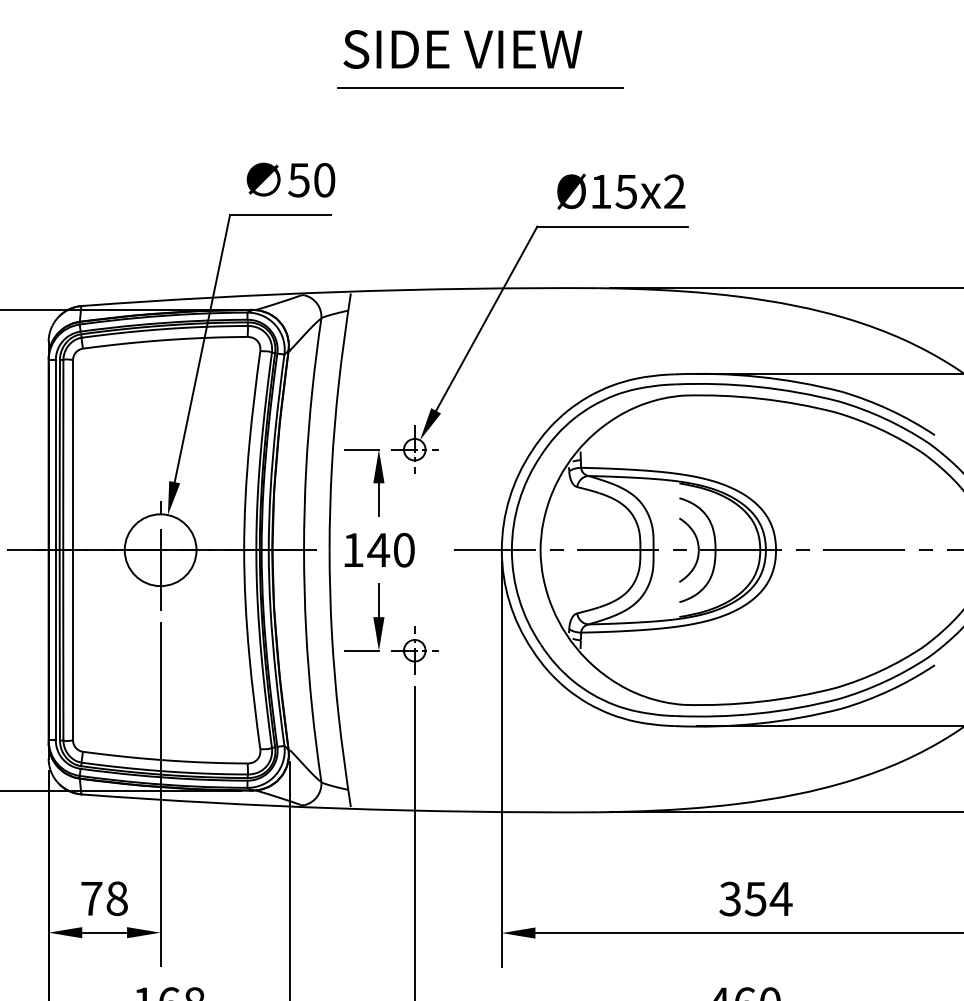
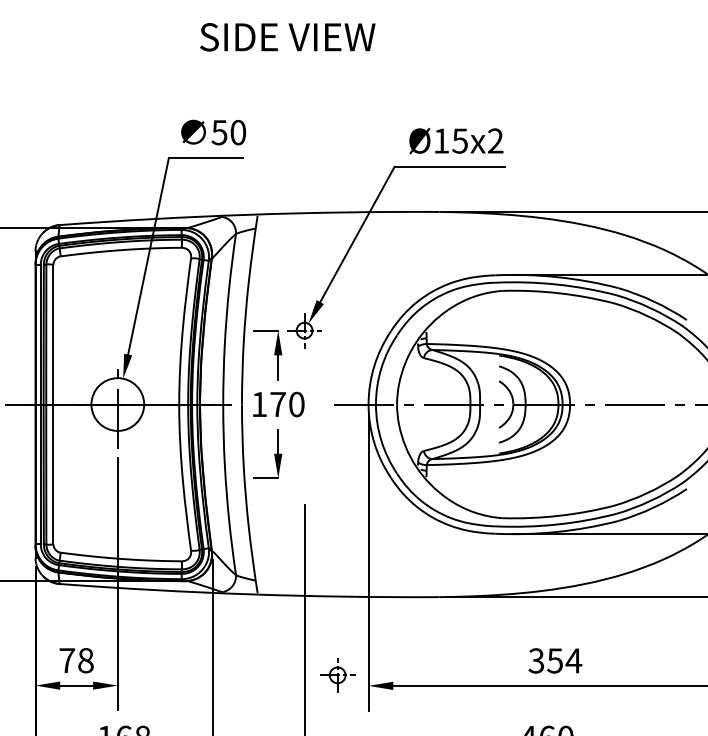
text: (462, 49) -> (287, 37), moved
line: (479, 87) -> (352, 64), removed
text: (378, 549) -> (277, 404), 140 -> 170
part: (414, 650) -> (337, 675), moved

